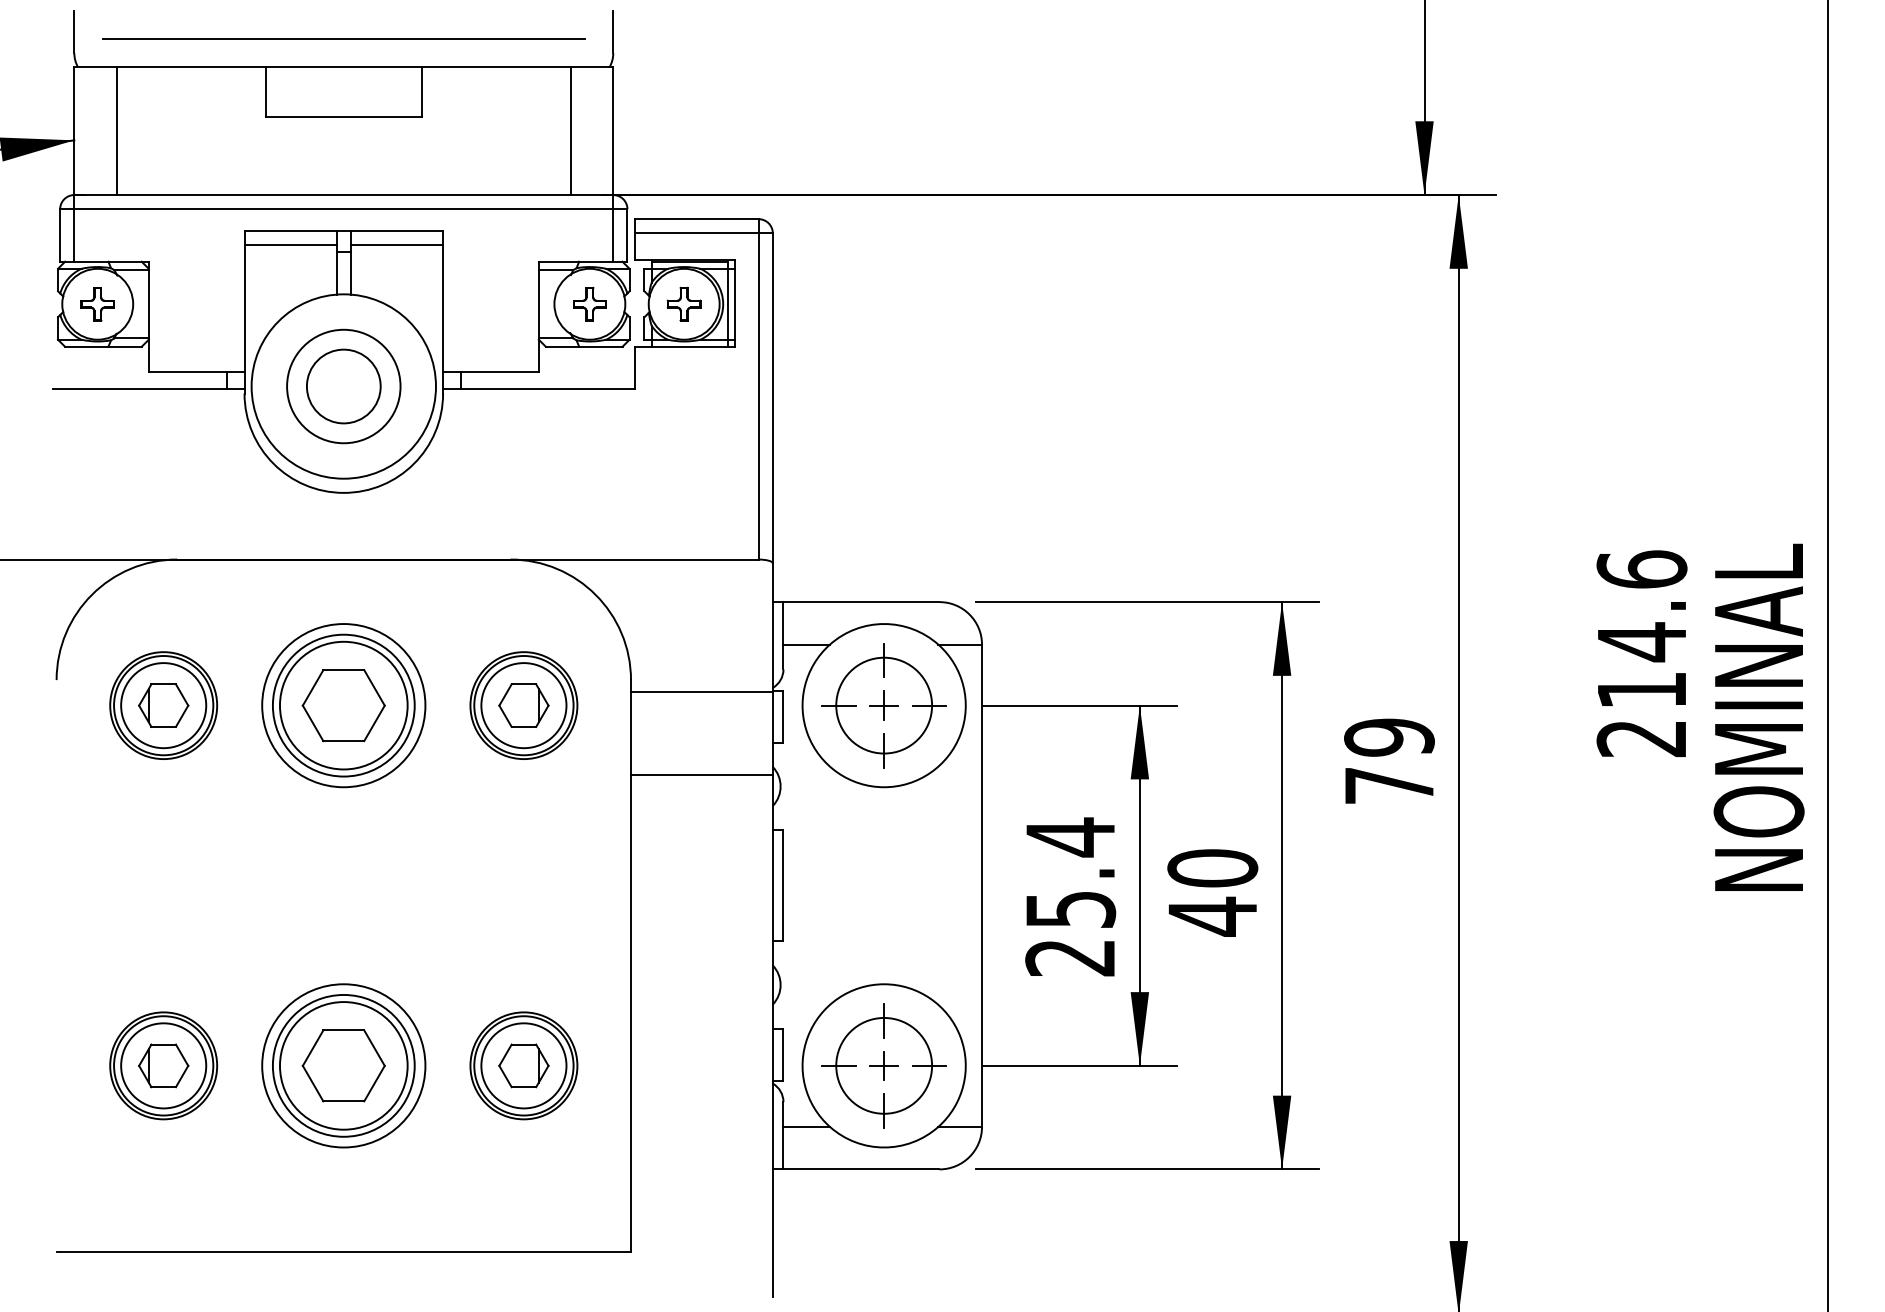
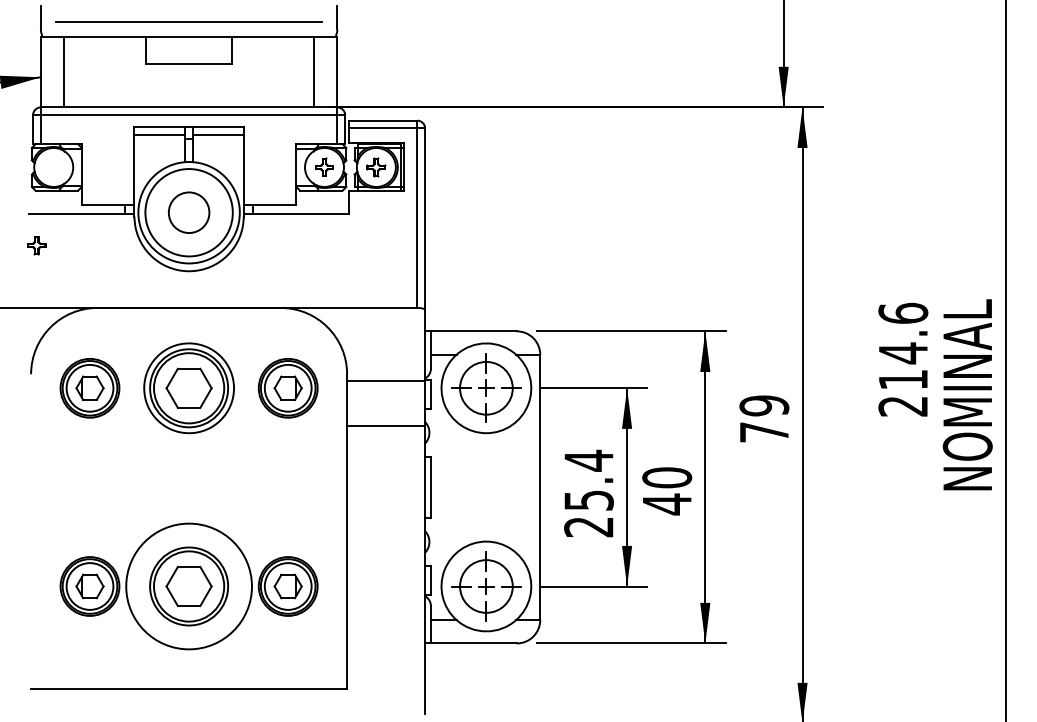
part: (97, 304) -> (36, 245), moved
circle: (342, 386) -> (188, 212), size x1.4
circle: (344, 1065) -> (189, 586), size x1.4

